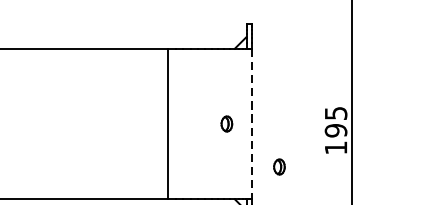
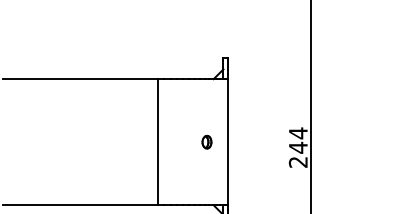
line: (251, 124) -> (227, 142), dashed -> solid
text: (335, 130) -> (297, 147), 195 -> 244
part: (278, 166) -> (250, 177), removed

